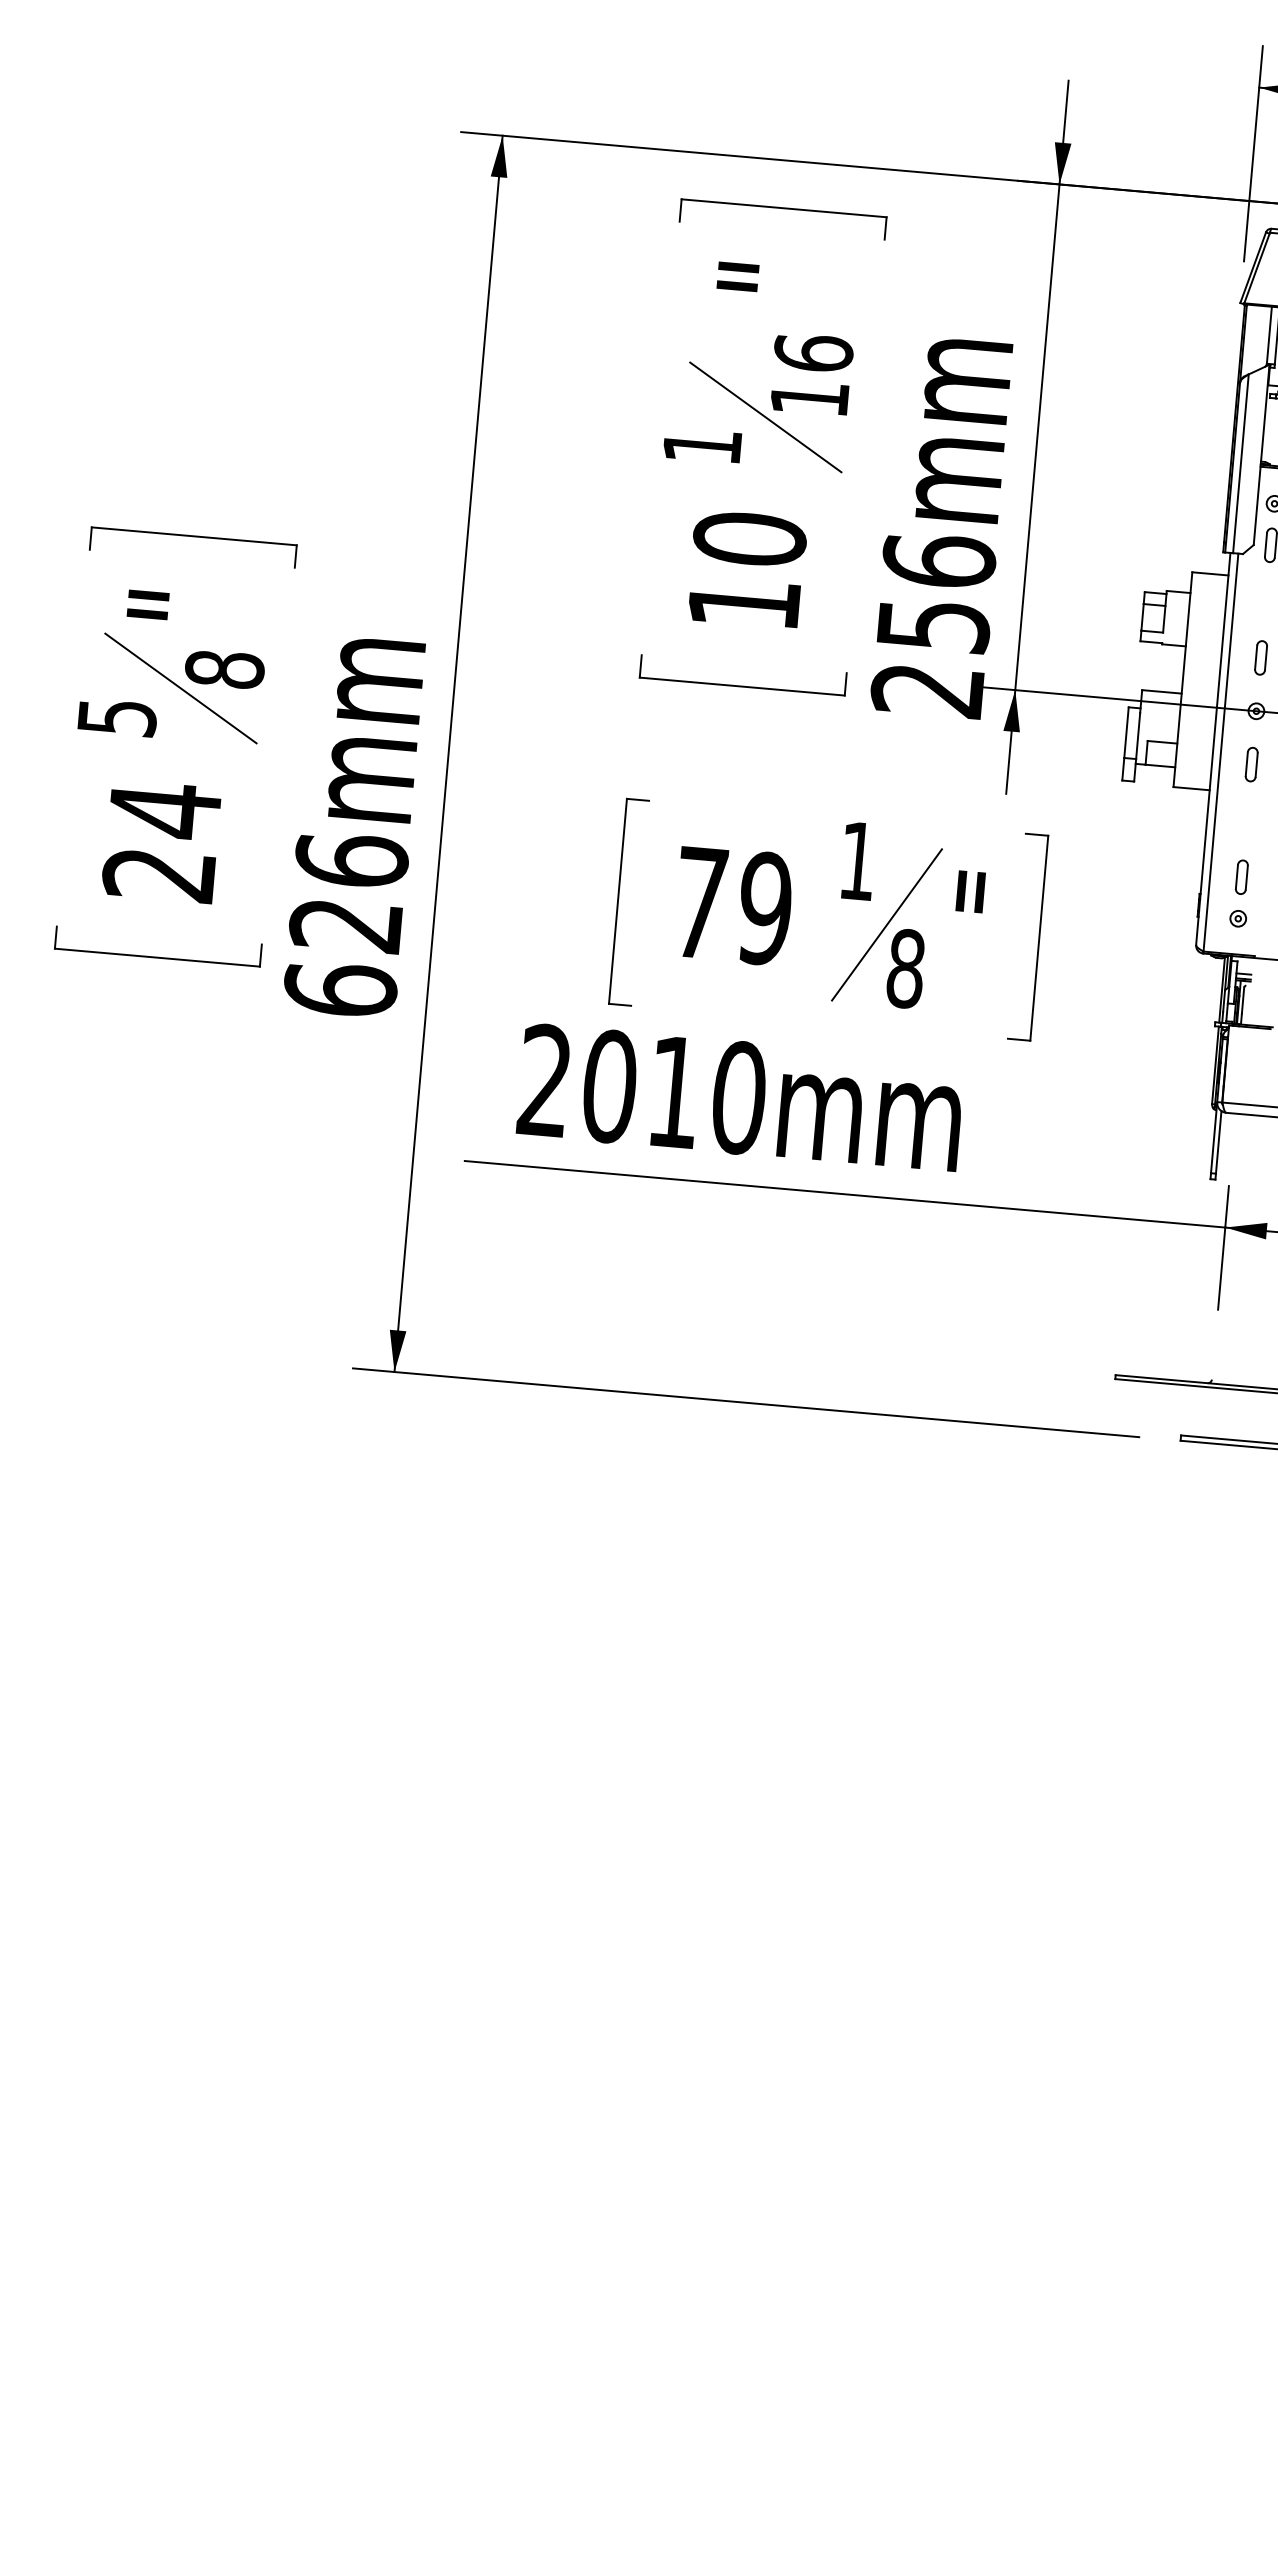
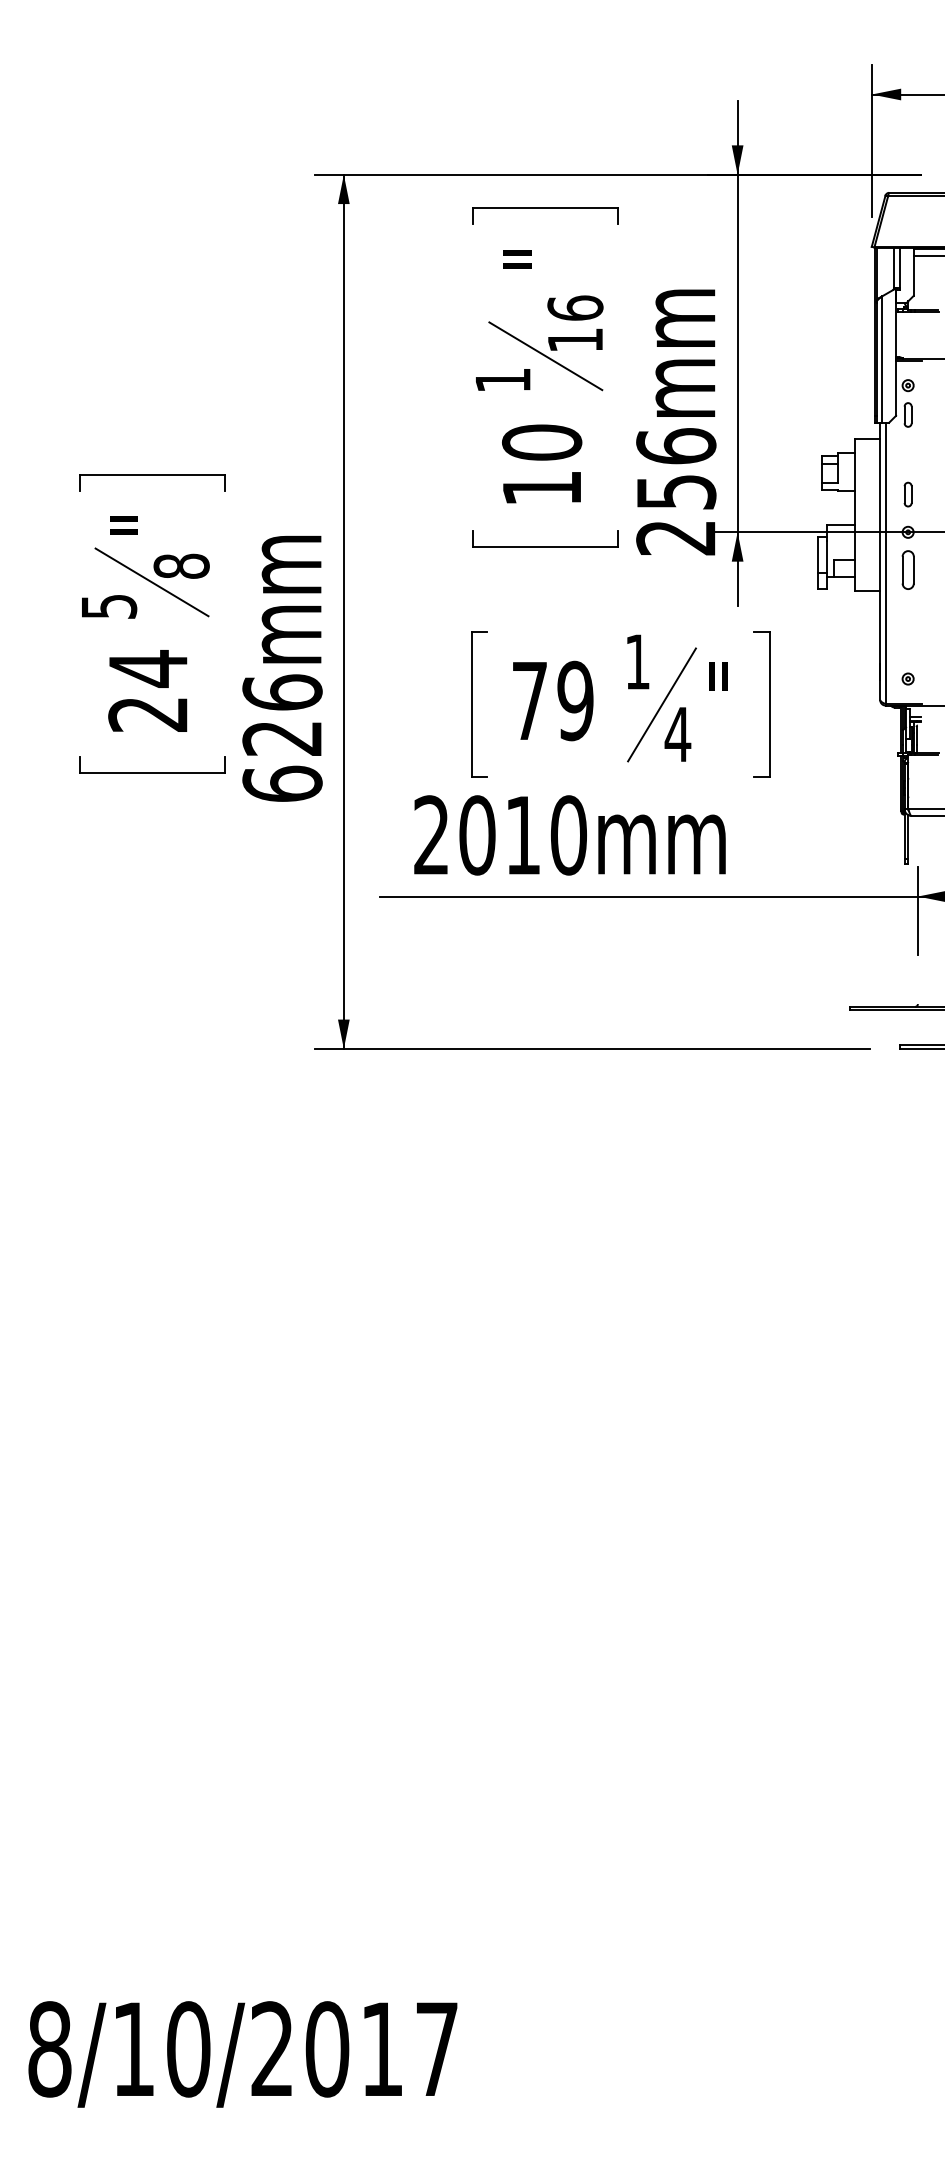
part: (1250, 763) -> (907, 569), size x1.6
part: (1241, 876) -> (907, 649), removed
text: (905, 968) -> (677, 734), 8 -> 4

